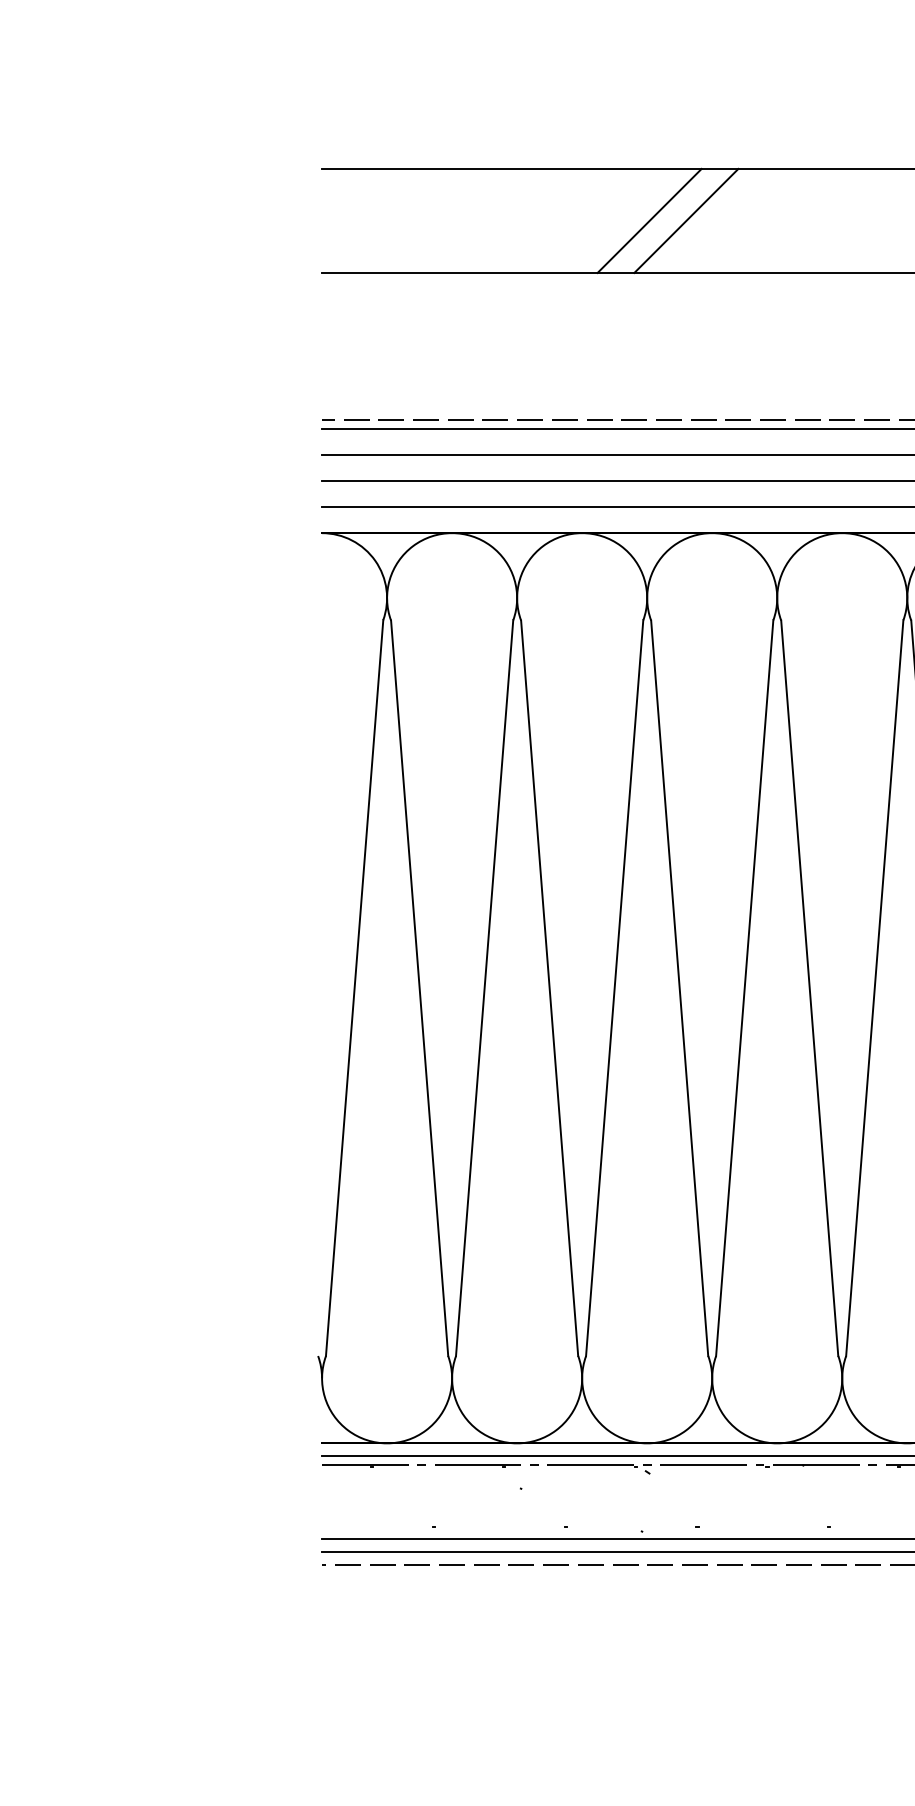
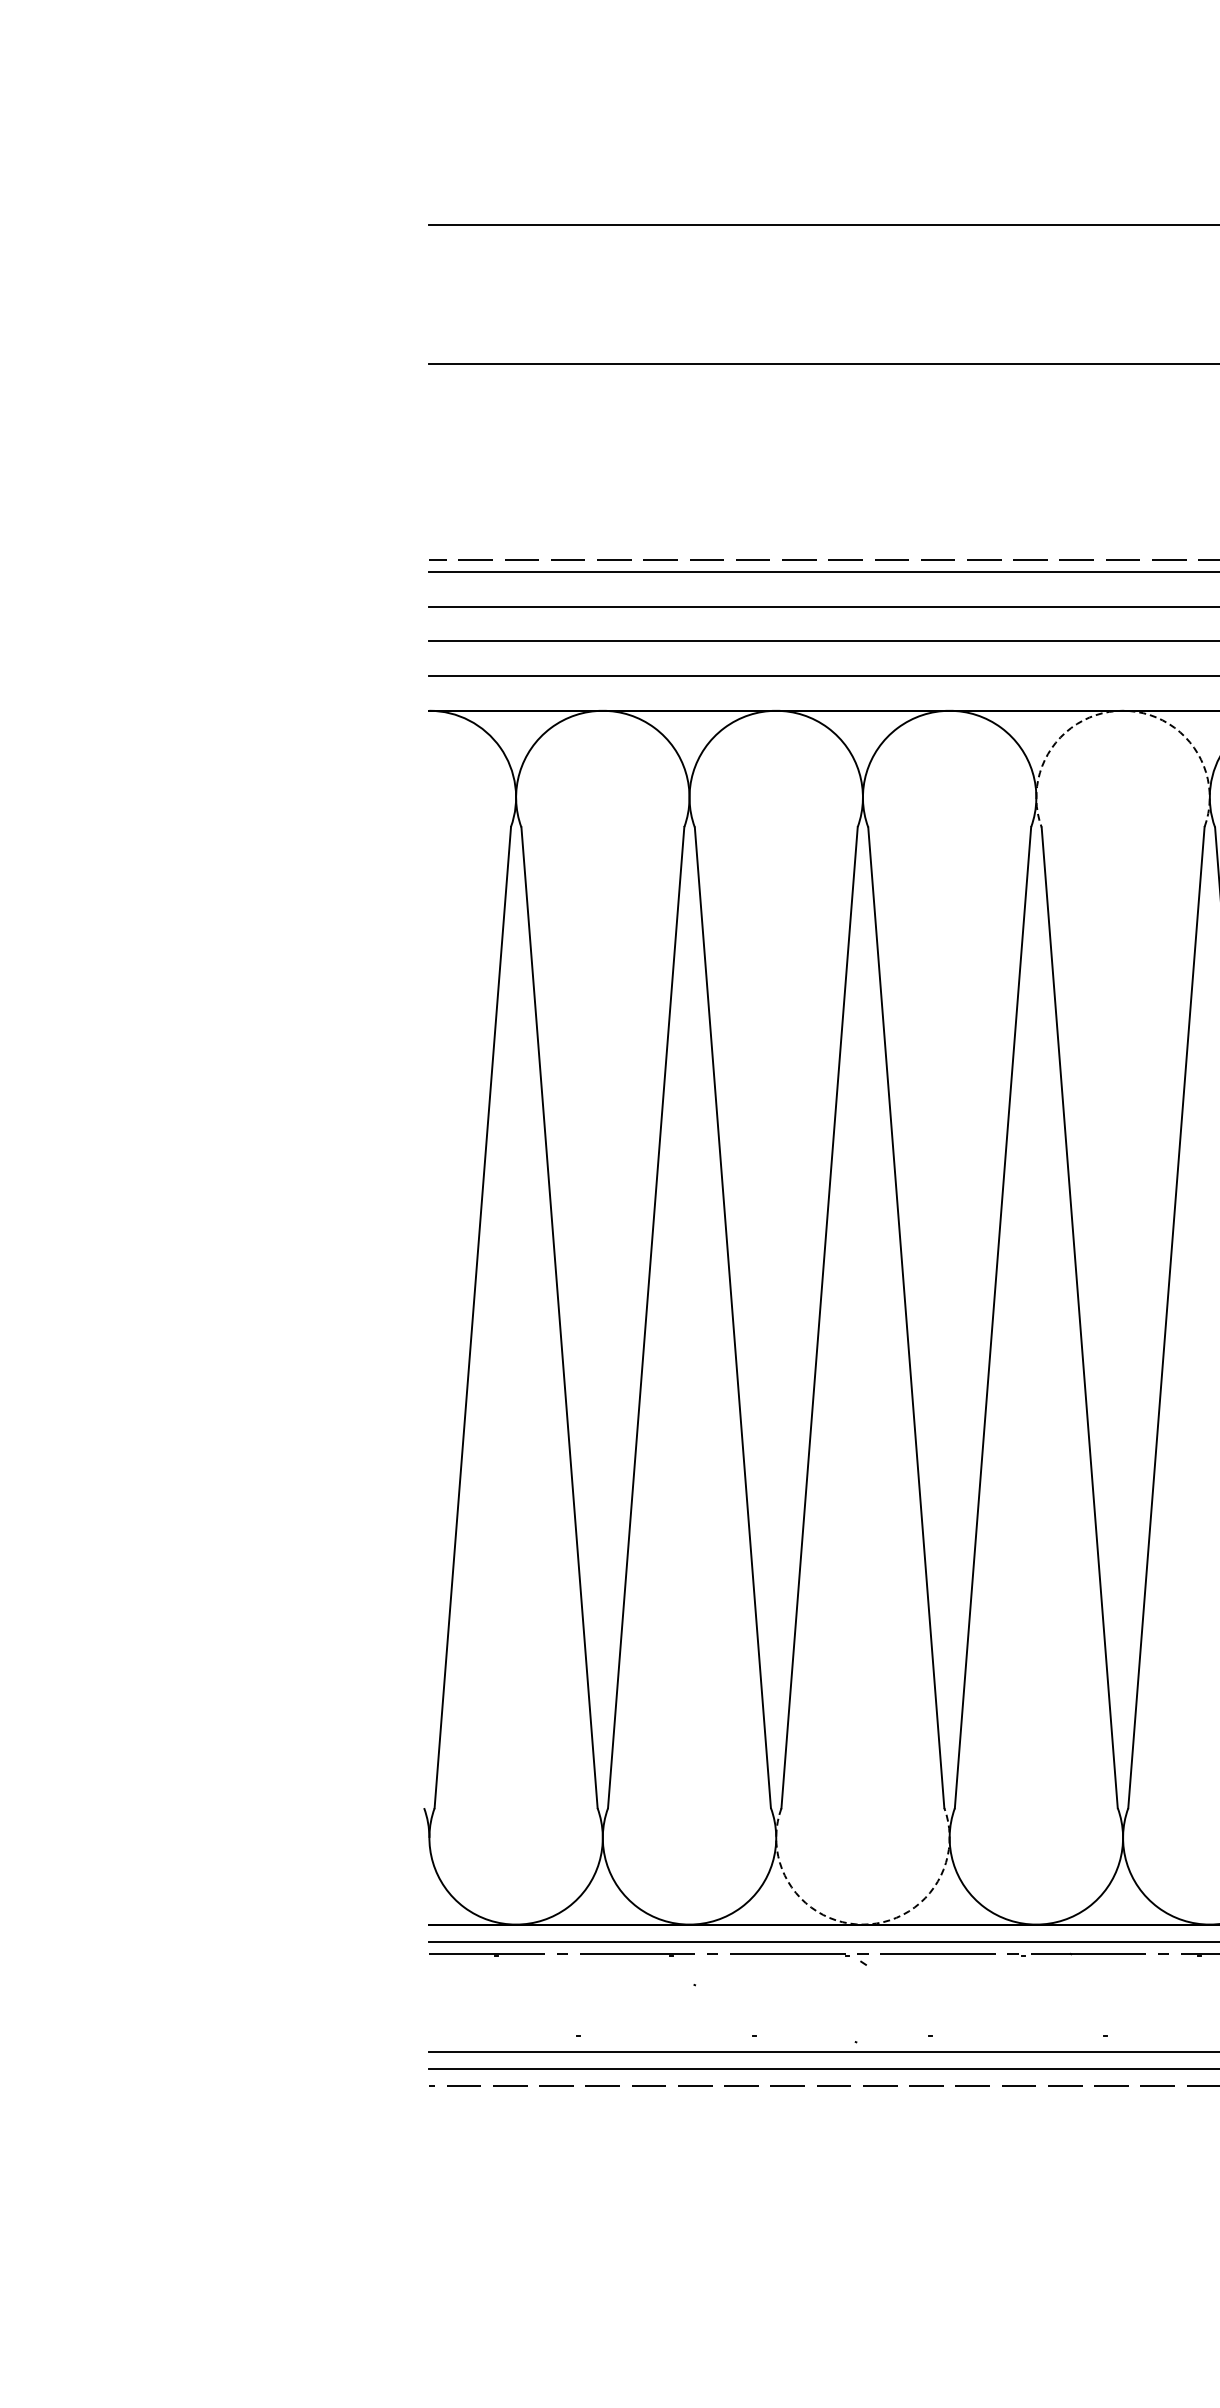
line: (649, 220) -> (865, 294), removed
line: (685, 220) -> (914, 294), removed
arc: (841, 532) -> (1122, 710), solid -> dashed
arc: (647, 1443) -> (863, 1924), solid -> dashed

